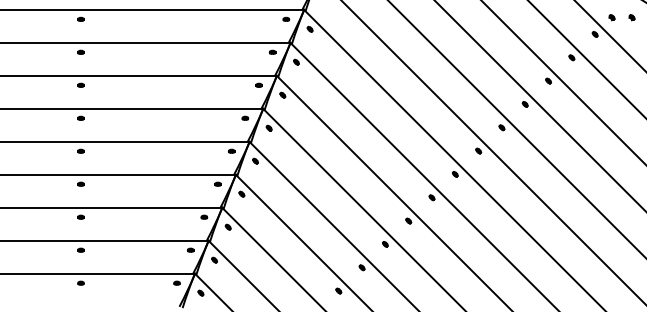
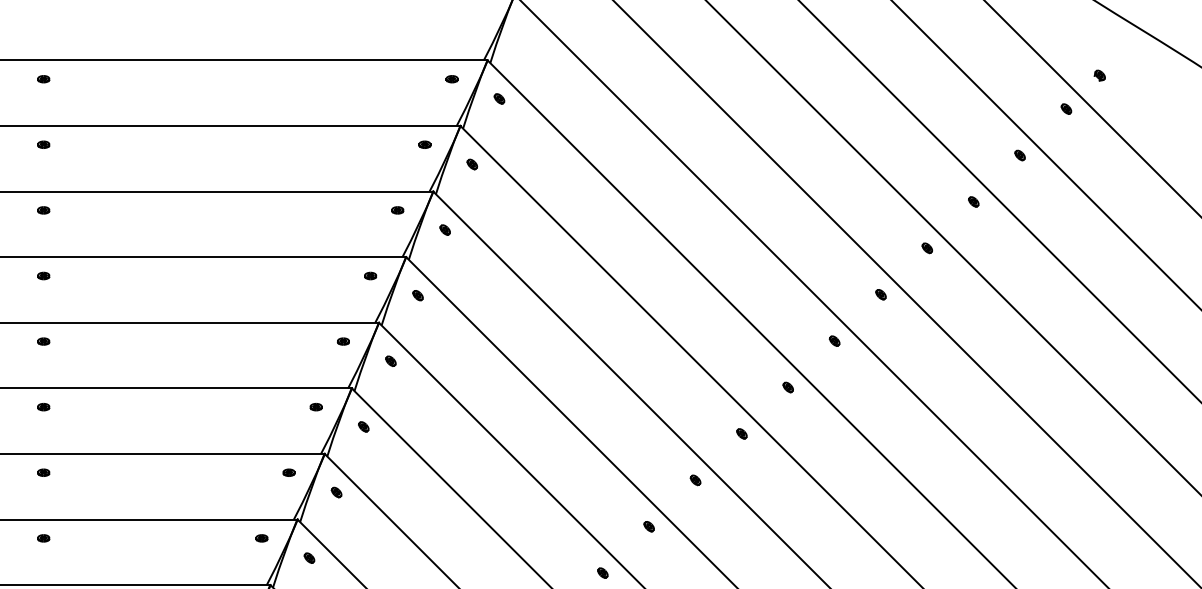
part: (631, 17) -> (1138, 75), removed

